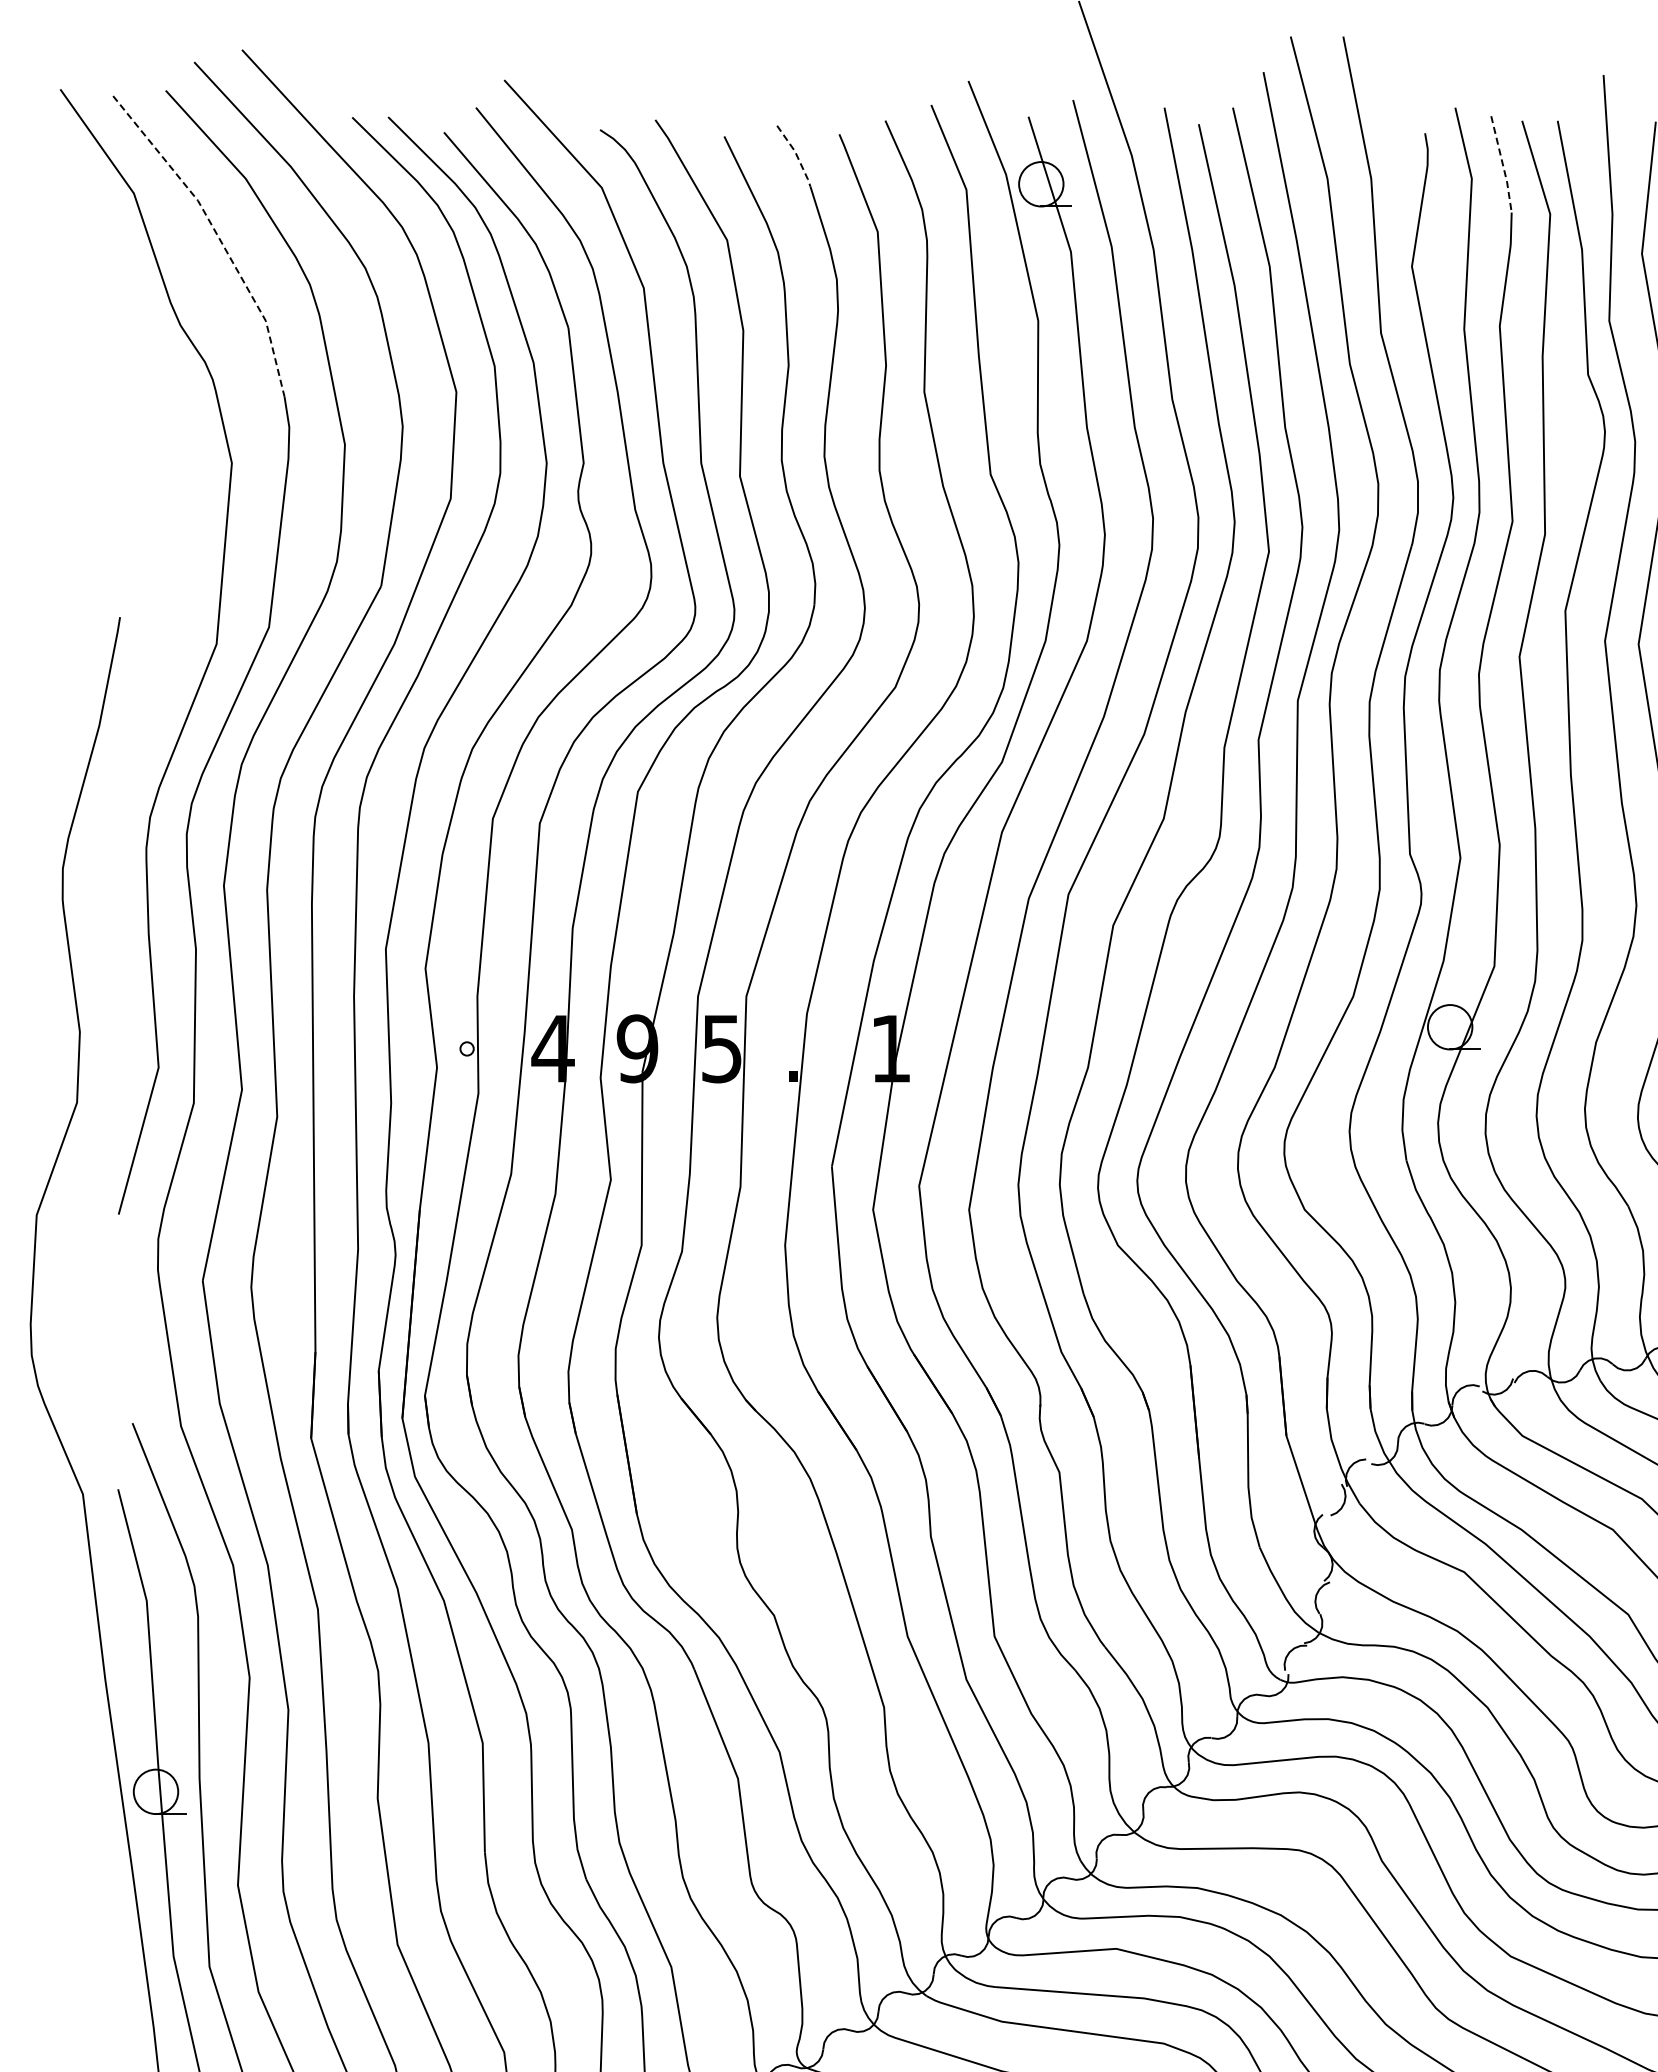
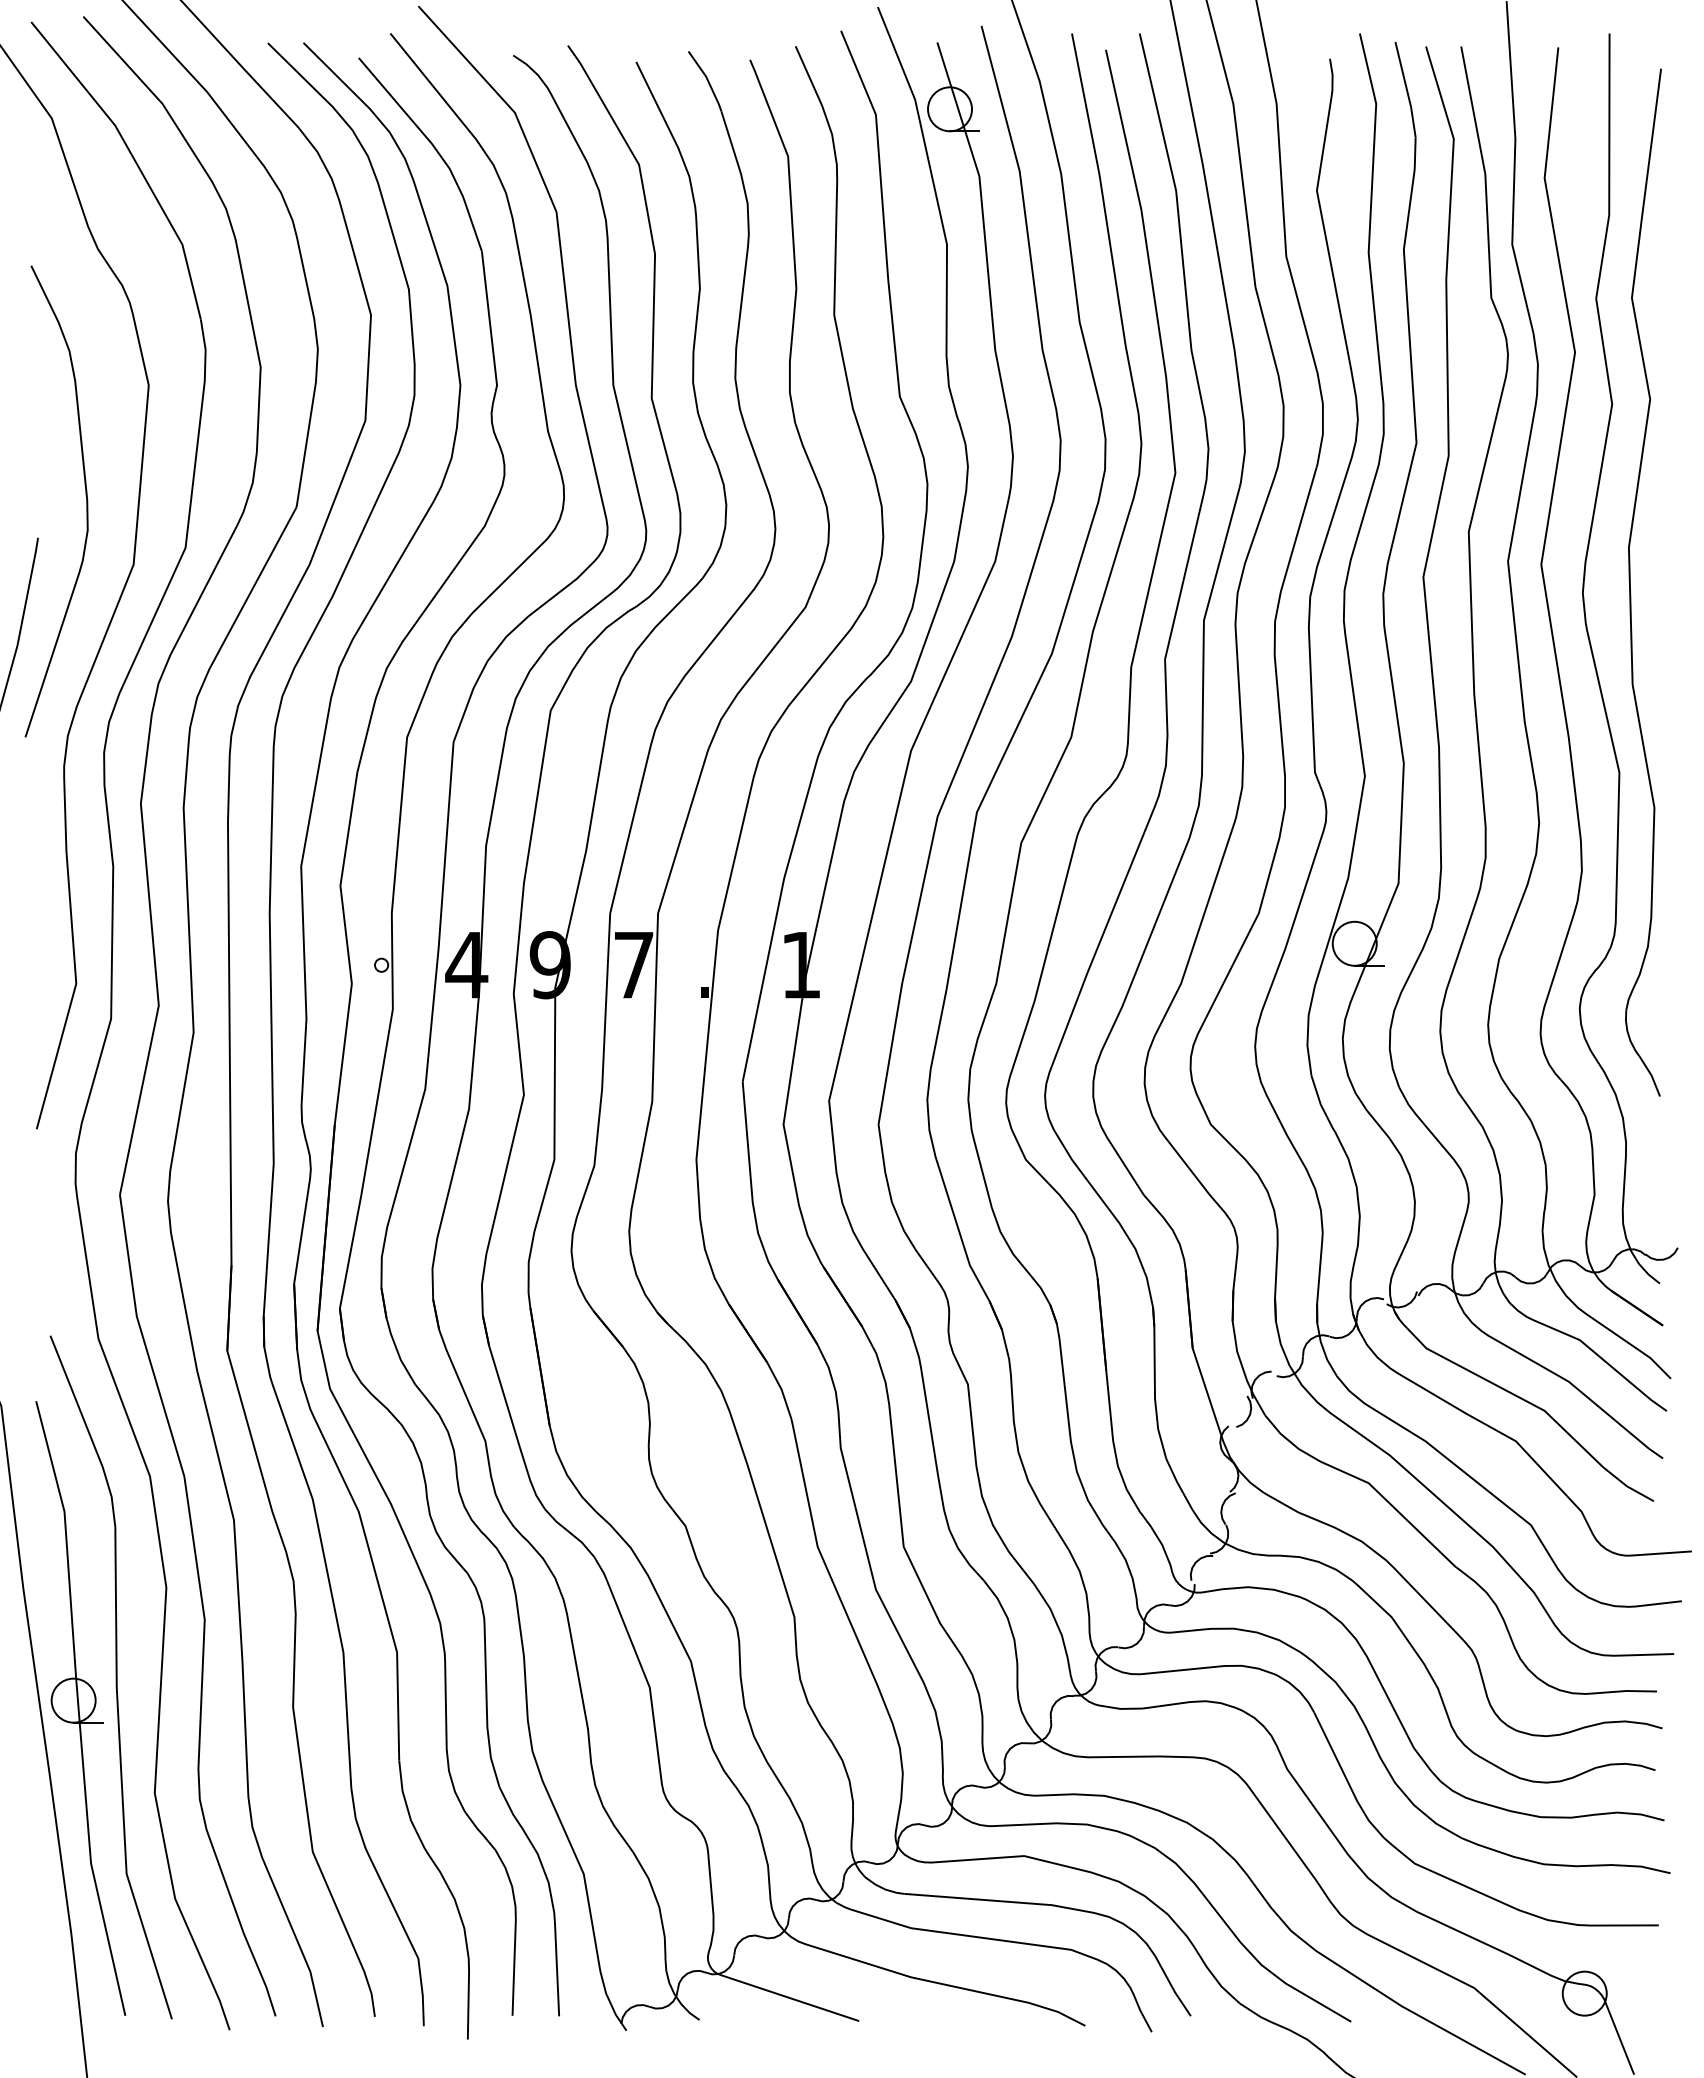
line: (796, 155) -> (707, 80), dashed -> solid
line: (1503, 165) -> (1407, 90), dashed -> solid
line: (218, 236) -> (135, 161), dashed -> solid
curve: (167, 574) -> (85, 495), added
text: (721, 1049) -> (633, 965), 5 -> 7

